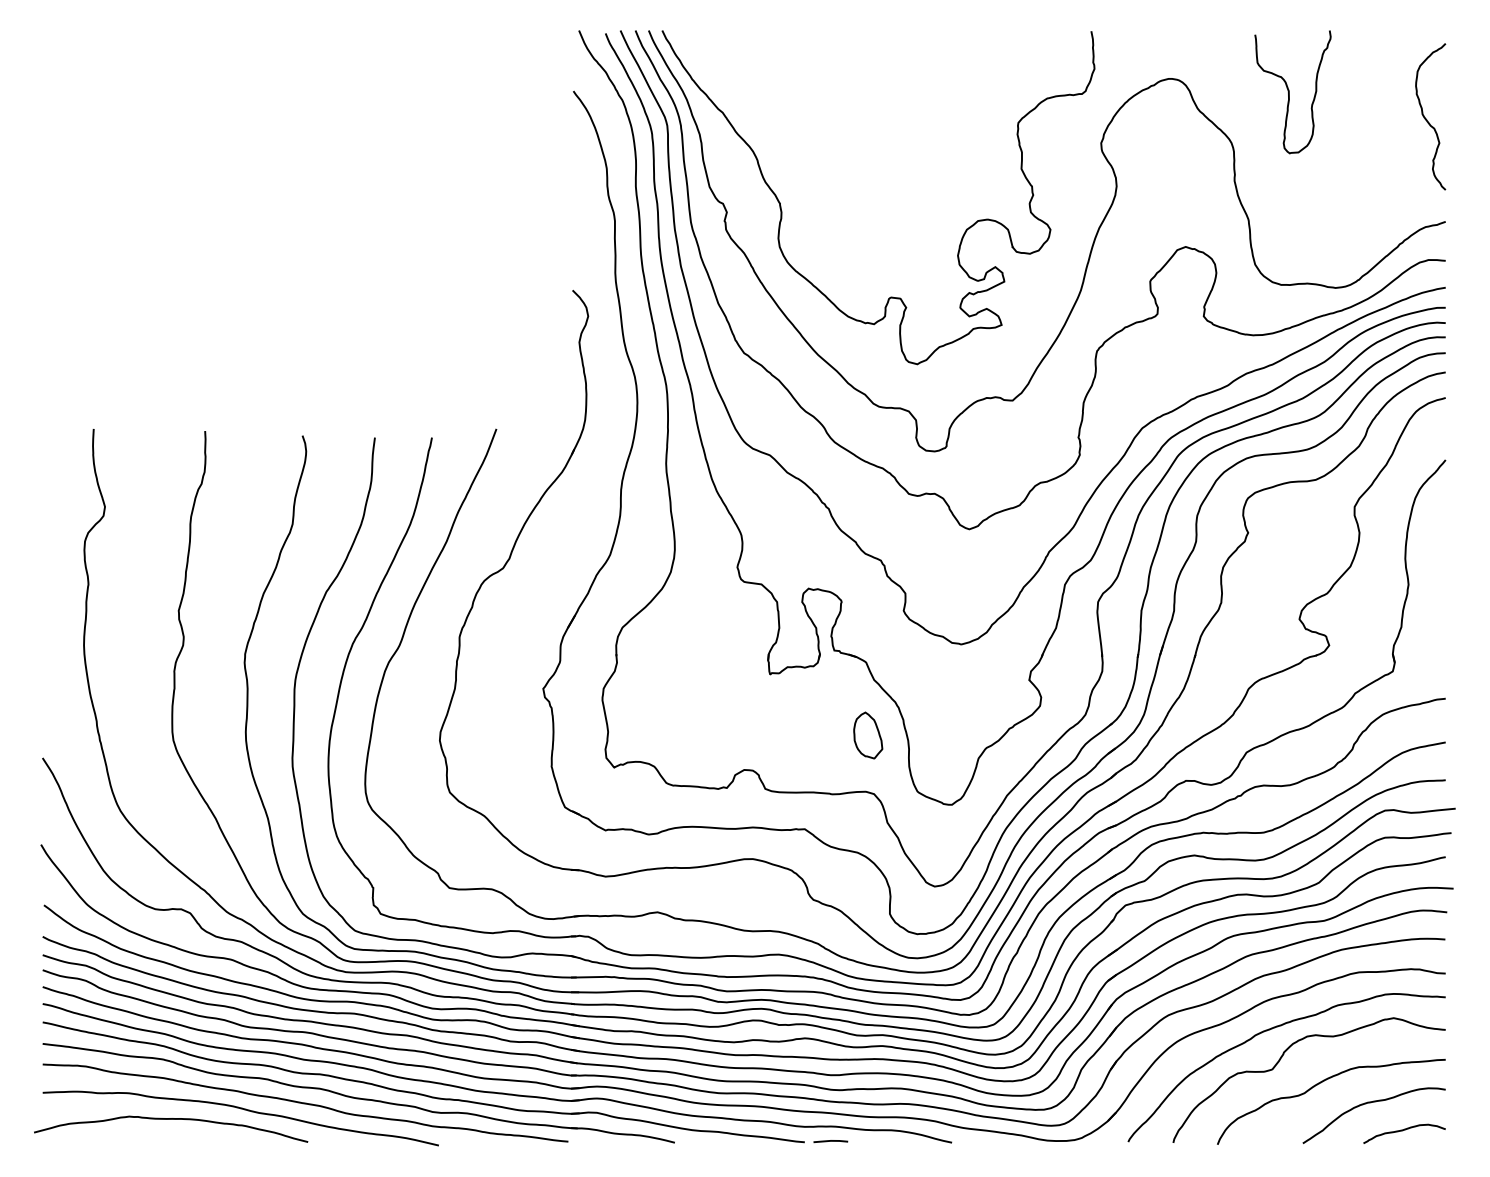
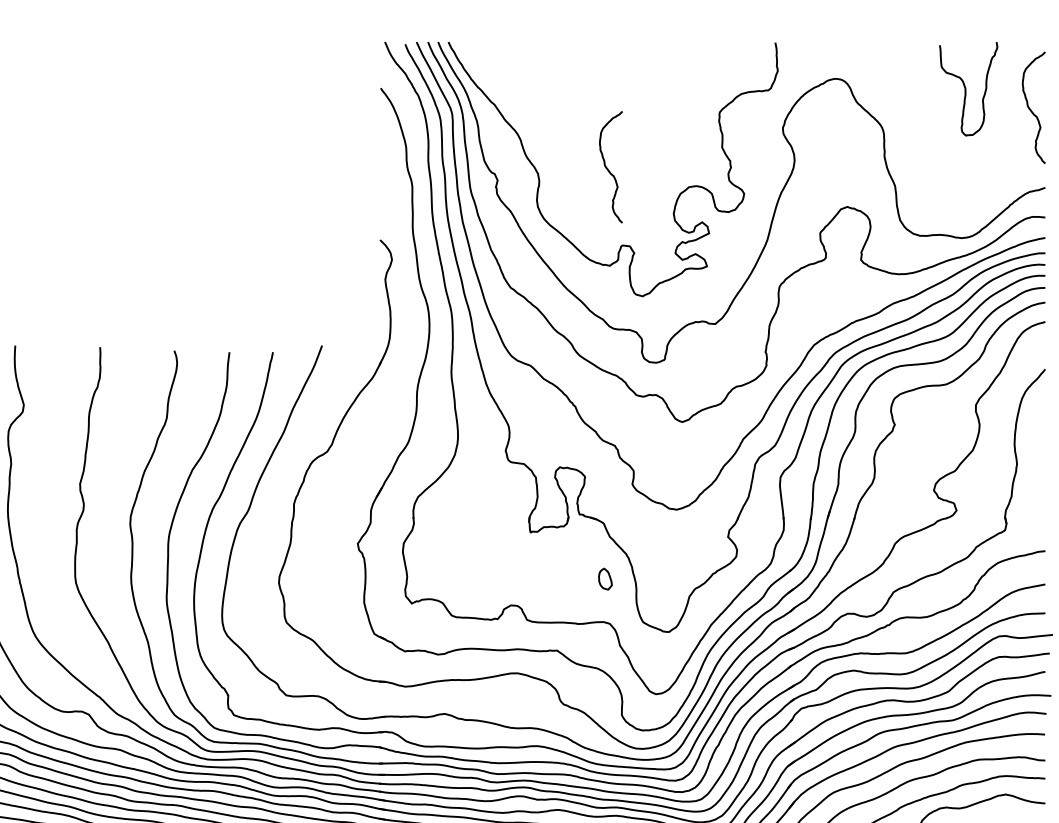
curve: (1289, 92) -> (965, 89), moved
curve: (872, 197) -> (608, 169), added
part: (868, 735) -> (605, 579), size x0.6

